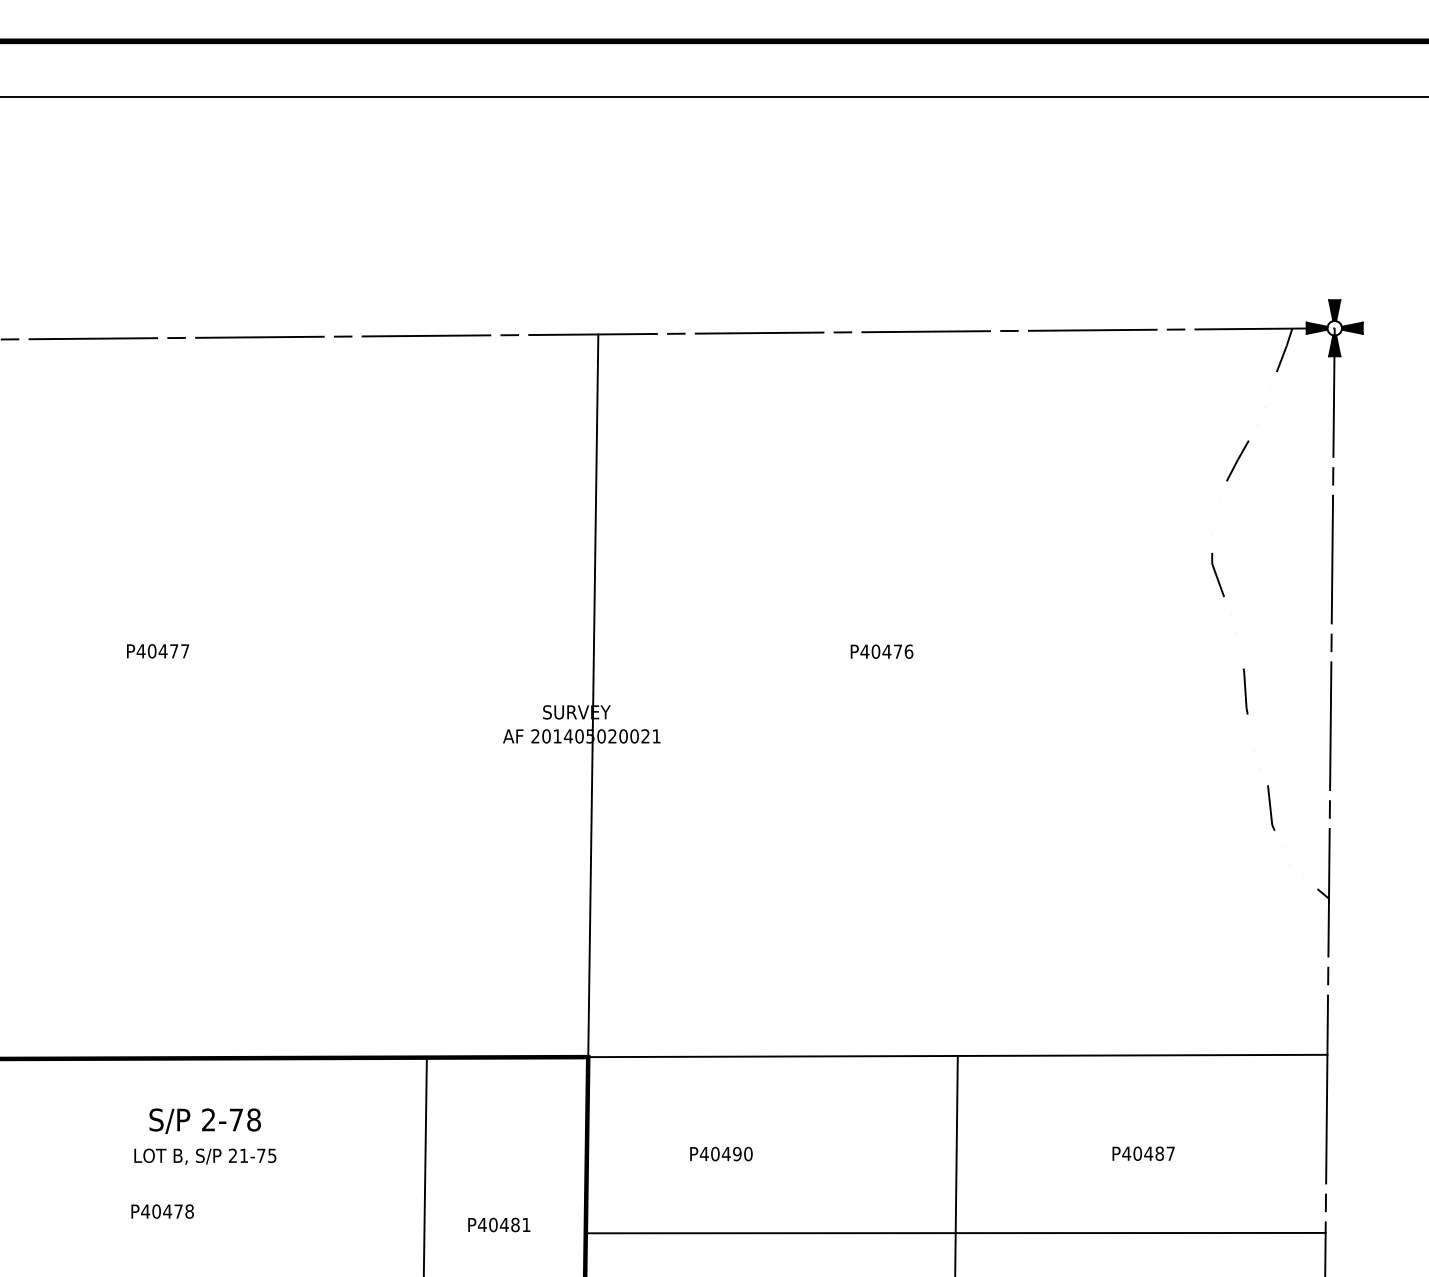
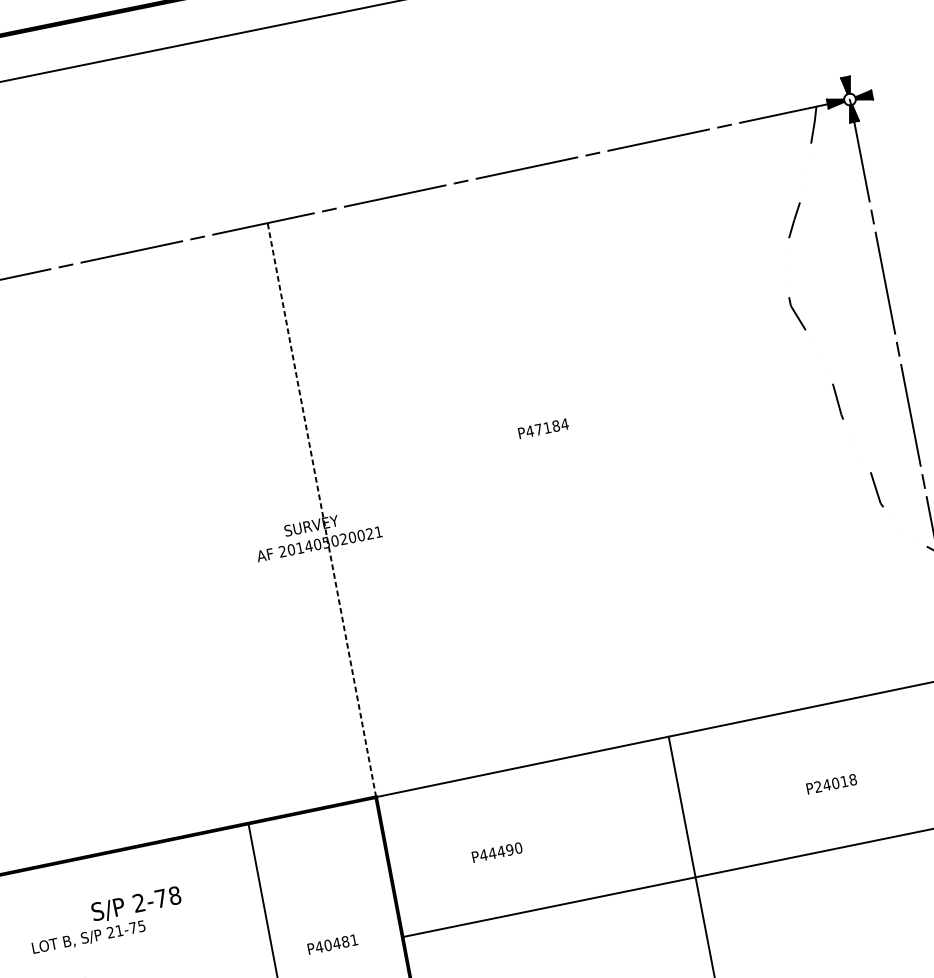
text: (892, 651) -> (551, 426), P40476 -> P47184
line: (593, 695) -> (322, 509), solid -> dashed
text: (204, 1120) -> (135, 904), moved
text: (714, 1153) -> (491, 853), P40490 -> P44490
text: (1148, 1153) -> (835, 783), P40487 -> P24018

